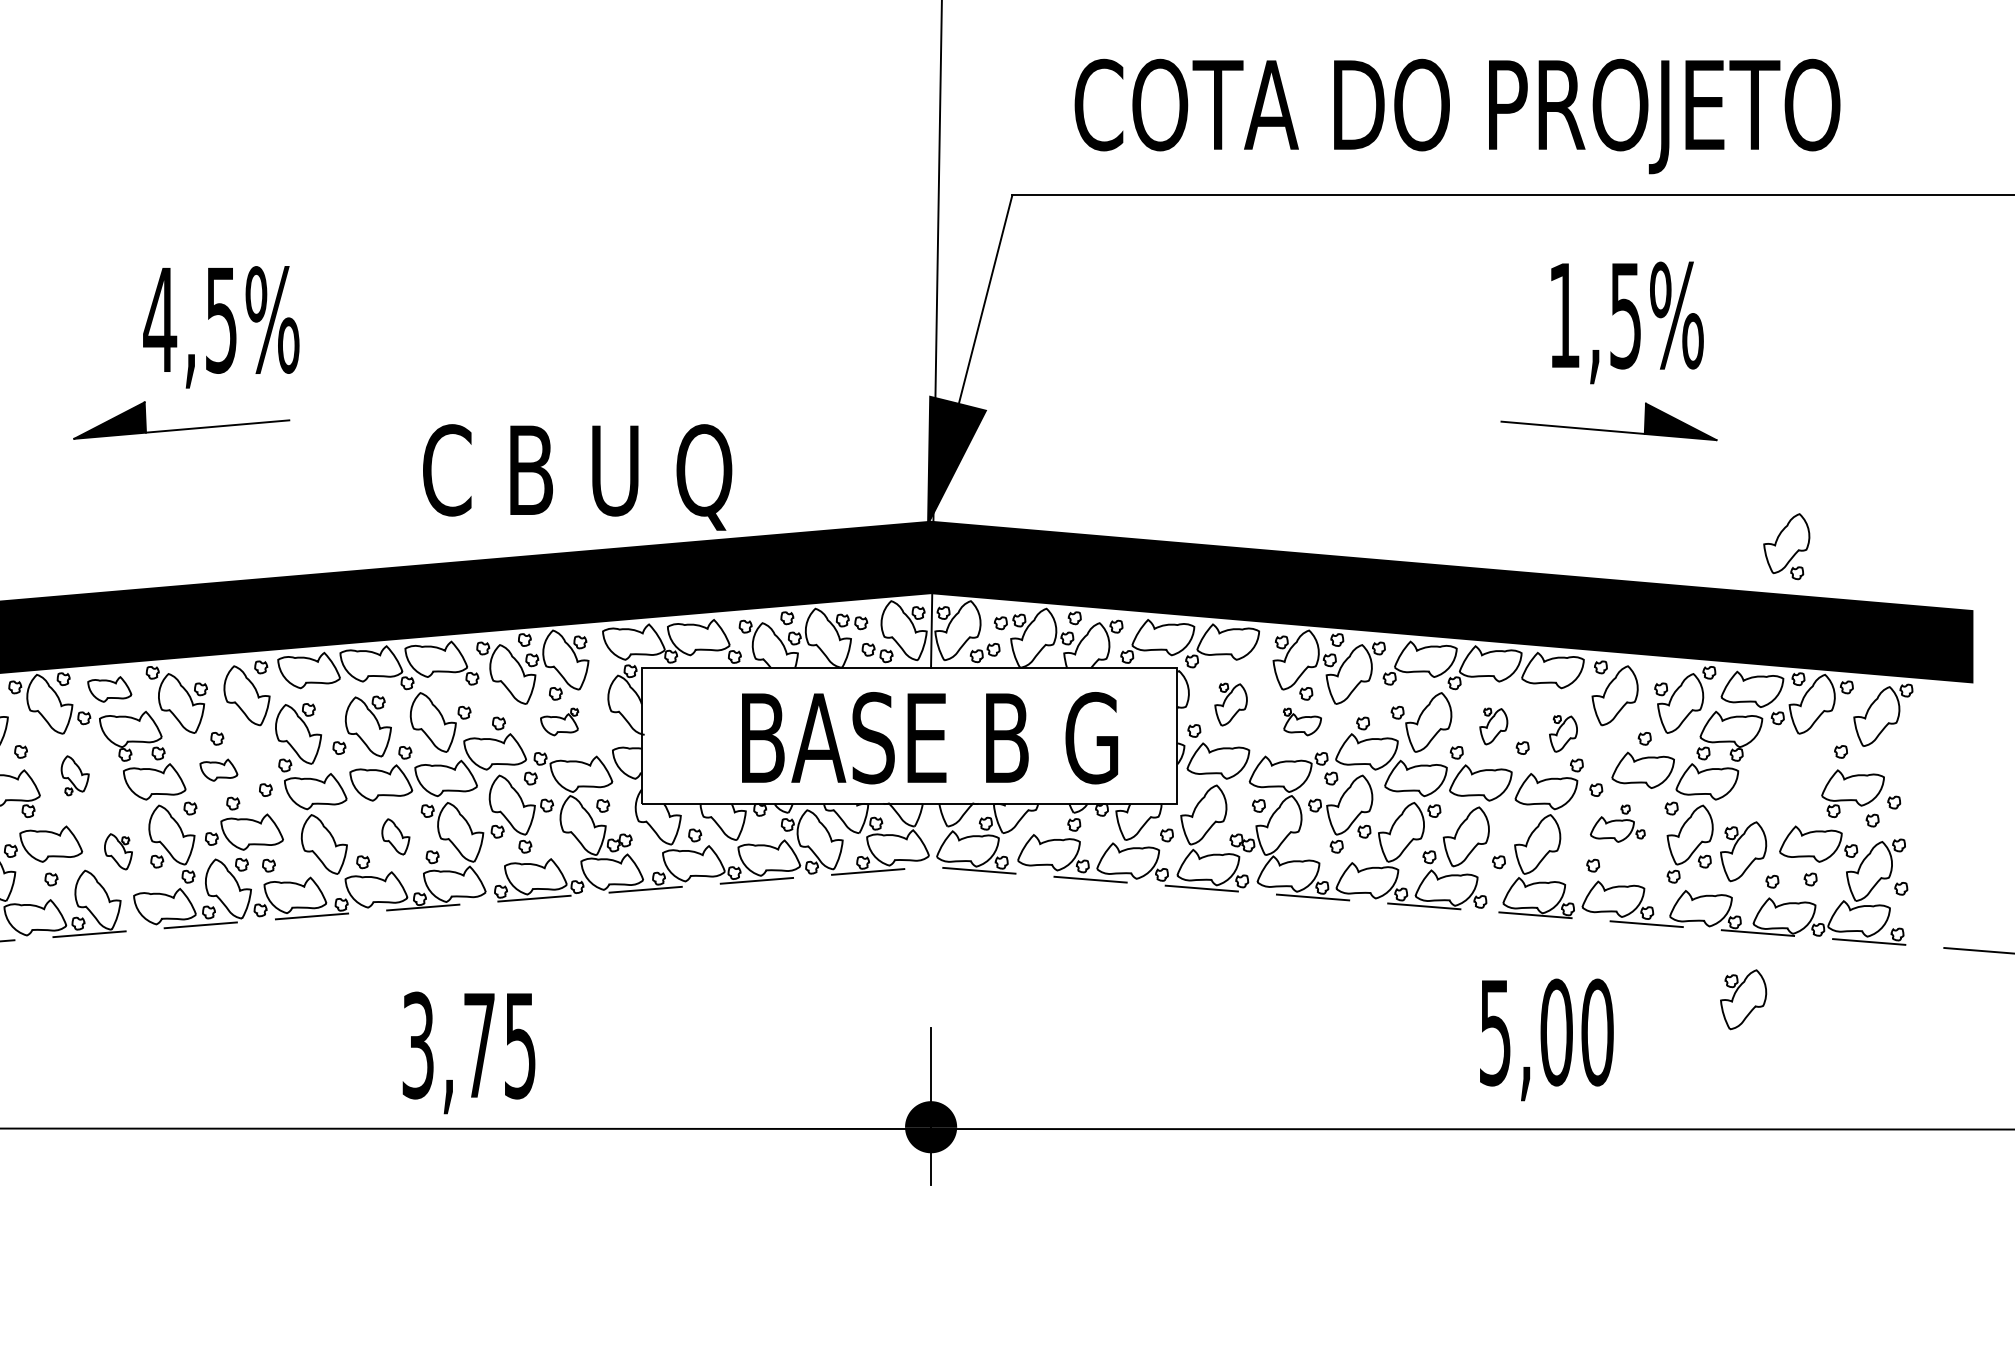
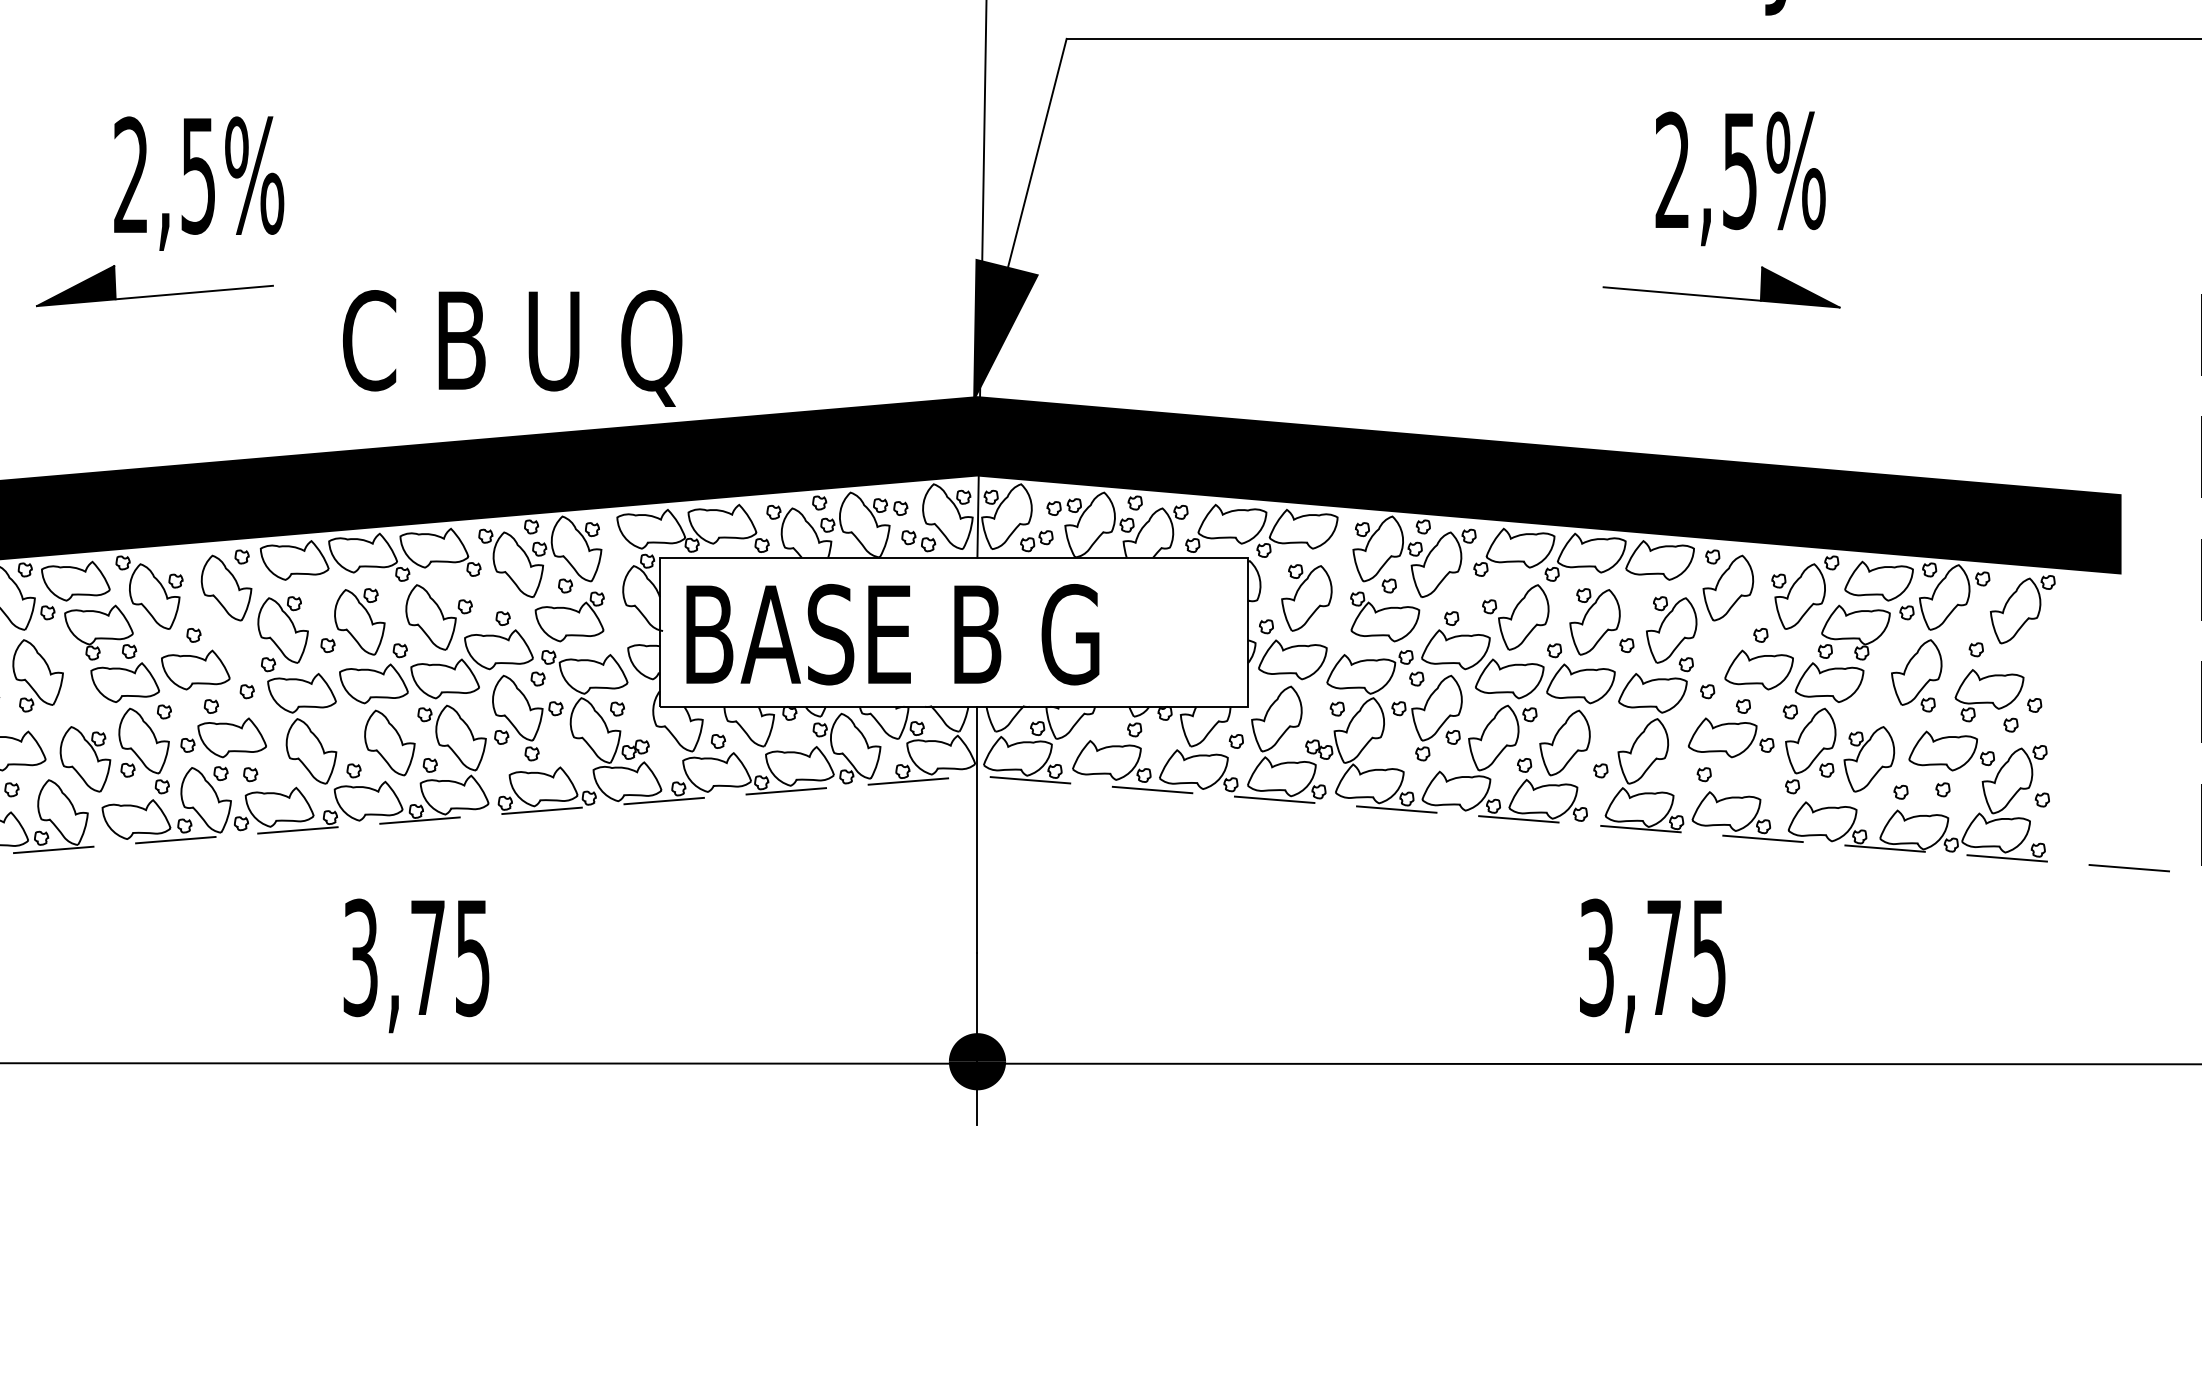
text: (1564, 314) -> (1672, 169), 1,5% -> 2,5%
text: (160, 318) -> (131, 174), 4,5% -> 2,5%
text: (577, 477) -> (512, 348), moved
part: (1786, 546) -> (1916, 675), moved
part: (109, 689) -> (75, 581), size x1.43
part: (1230, 704) -> (1306, 597), size x1.43
part: (559, 721) -> (569, 616), size x1.67
part: (1302, 721) -> (1385, 616), size x1.67
part: (1493, 726) -> (1594, 621), size x1.67
part: (1563, 733) -> (1671, 629), size x1.67
text: (930, 738) -> (893, 635), moved
part: (218, 769) -> (195, 669), size x1.67
part: (74, 775) -> (37, 675), size x1.67
part: (1617, 823) -> (1730, 728), size x1.43
part: (395, 836) -> (389, 742), size x1.67
part: (118, 851) -> (85, 759), size x1.67
line: (931, 915) -> (977, 829), added
part: (1743, 999) -> (1869, 921), removed
text: (1546, 1032) -> (1653, 957), 5,00 -> 3,75
text: (468, 1052) -> (415, 965), moved

